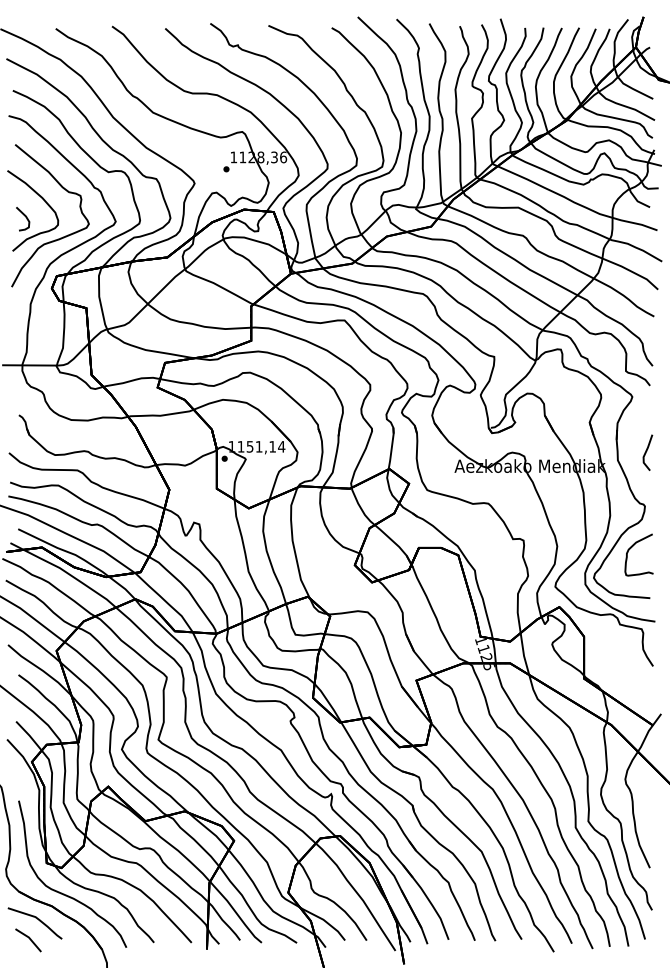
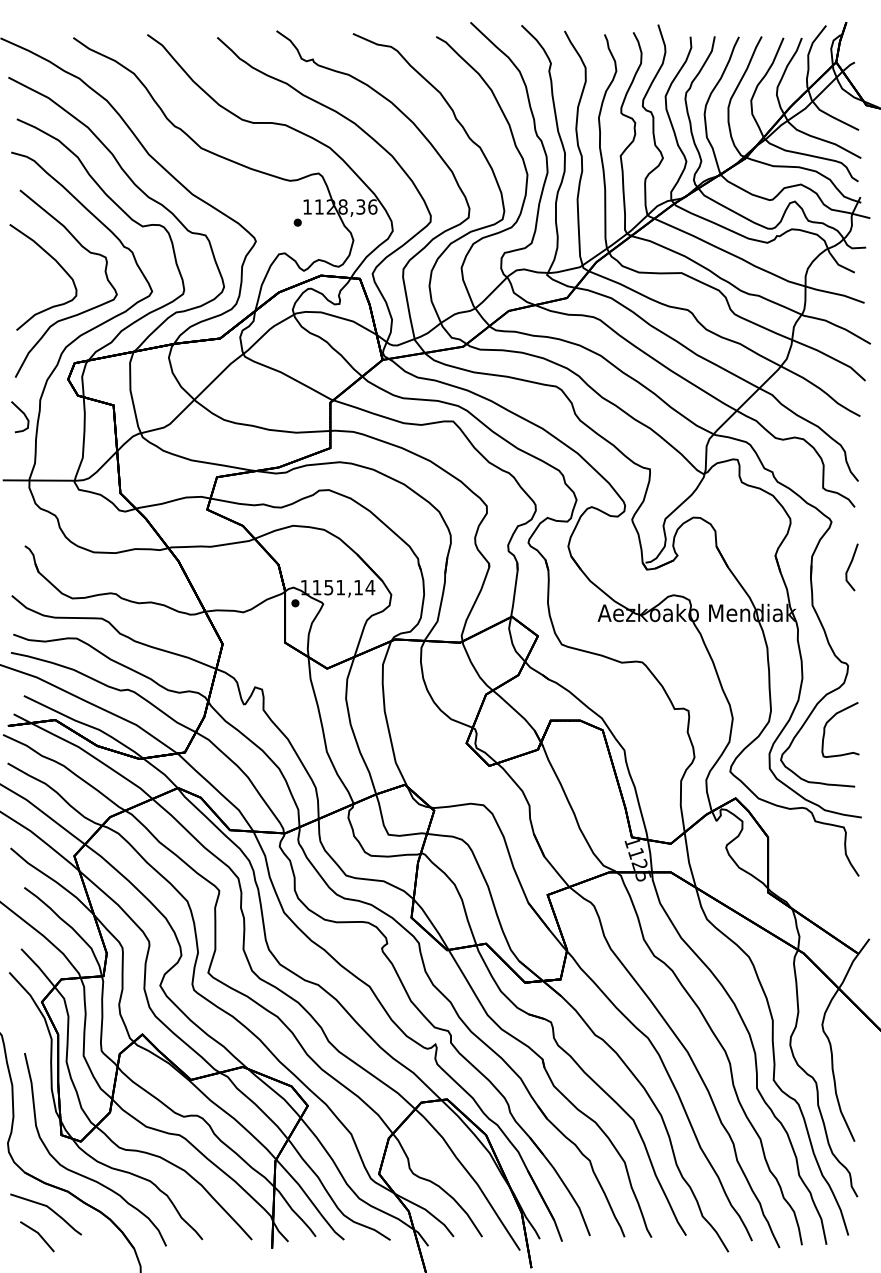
curve: (26, 218) -> (24, 416), moved
line: (646, 452) -> (850, 566), moved

